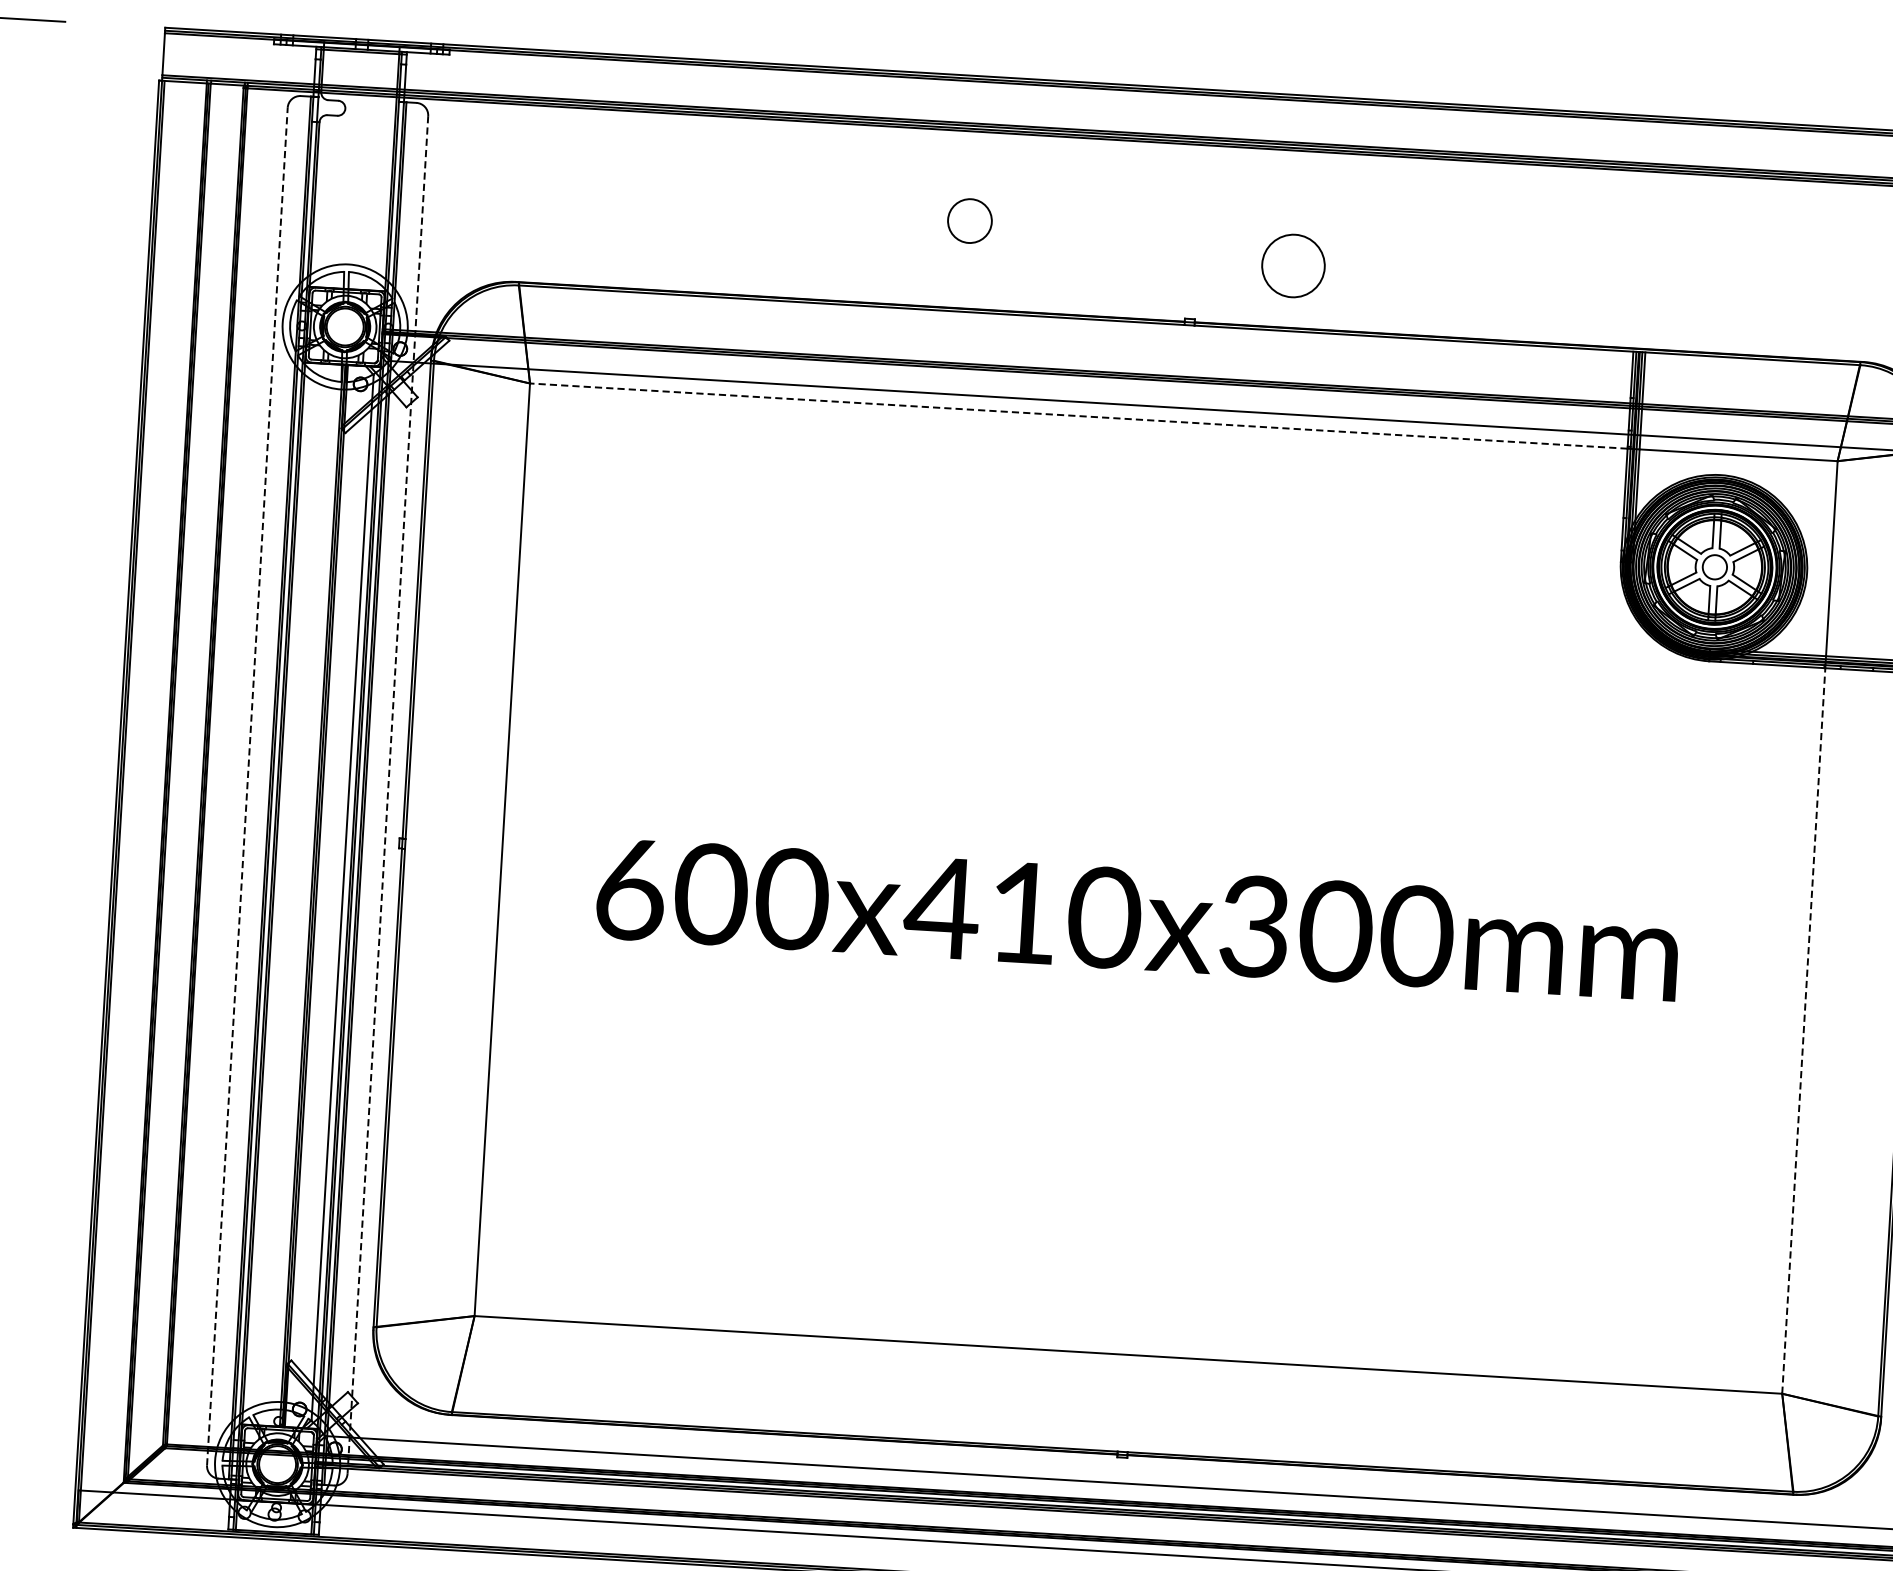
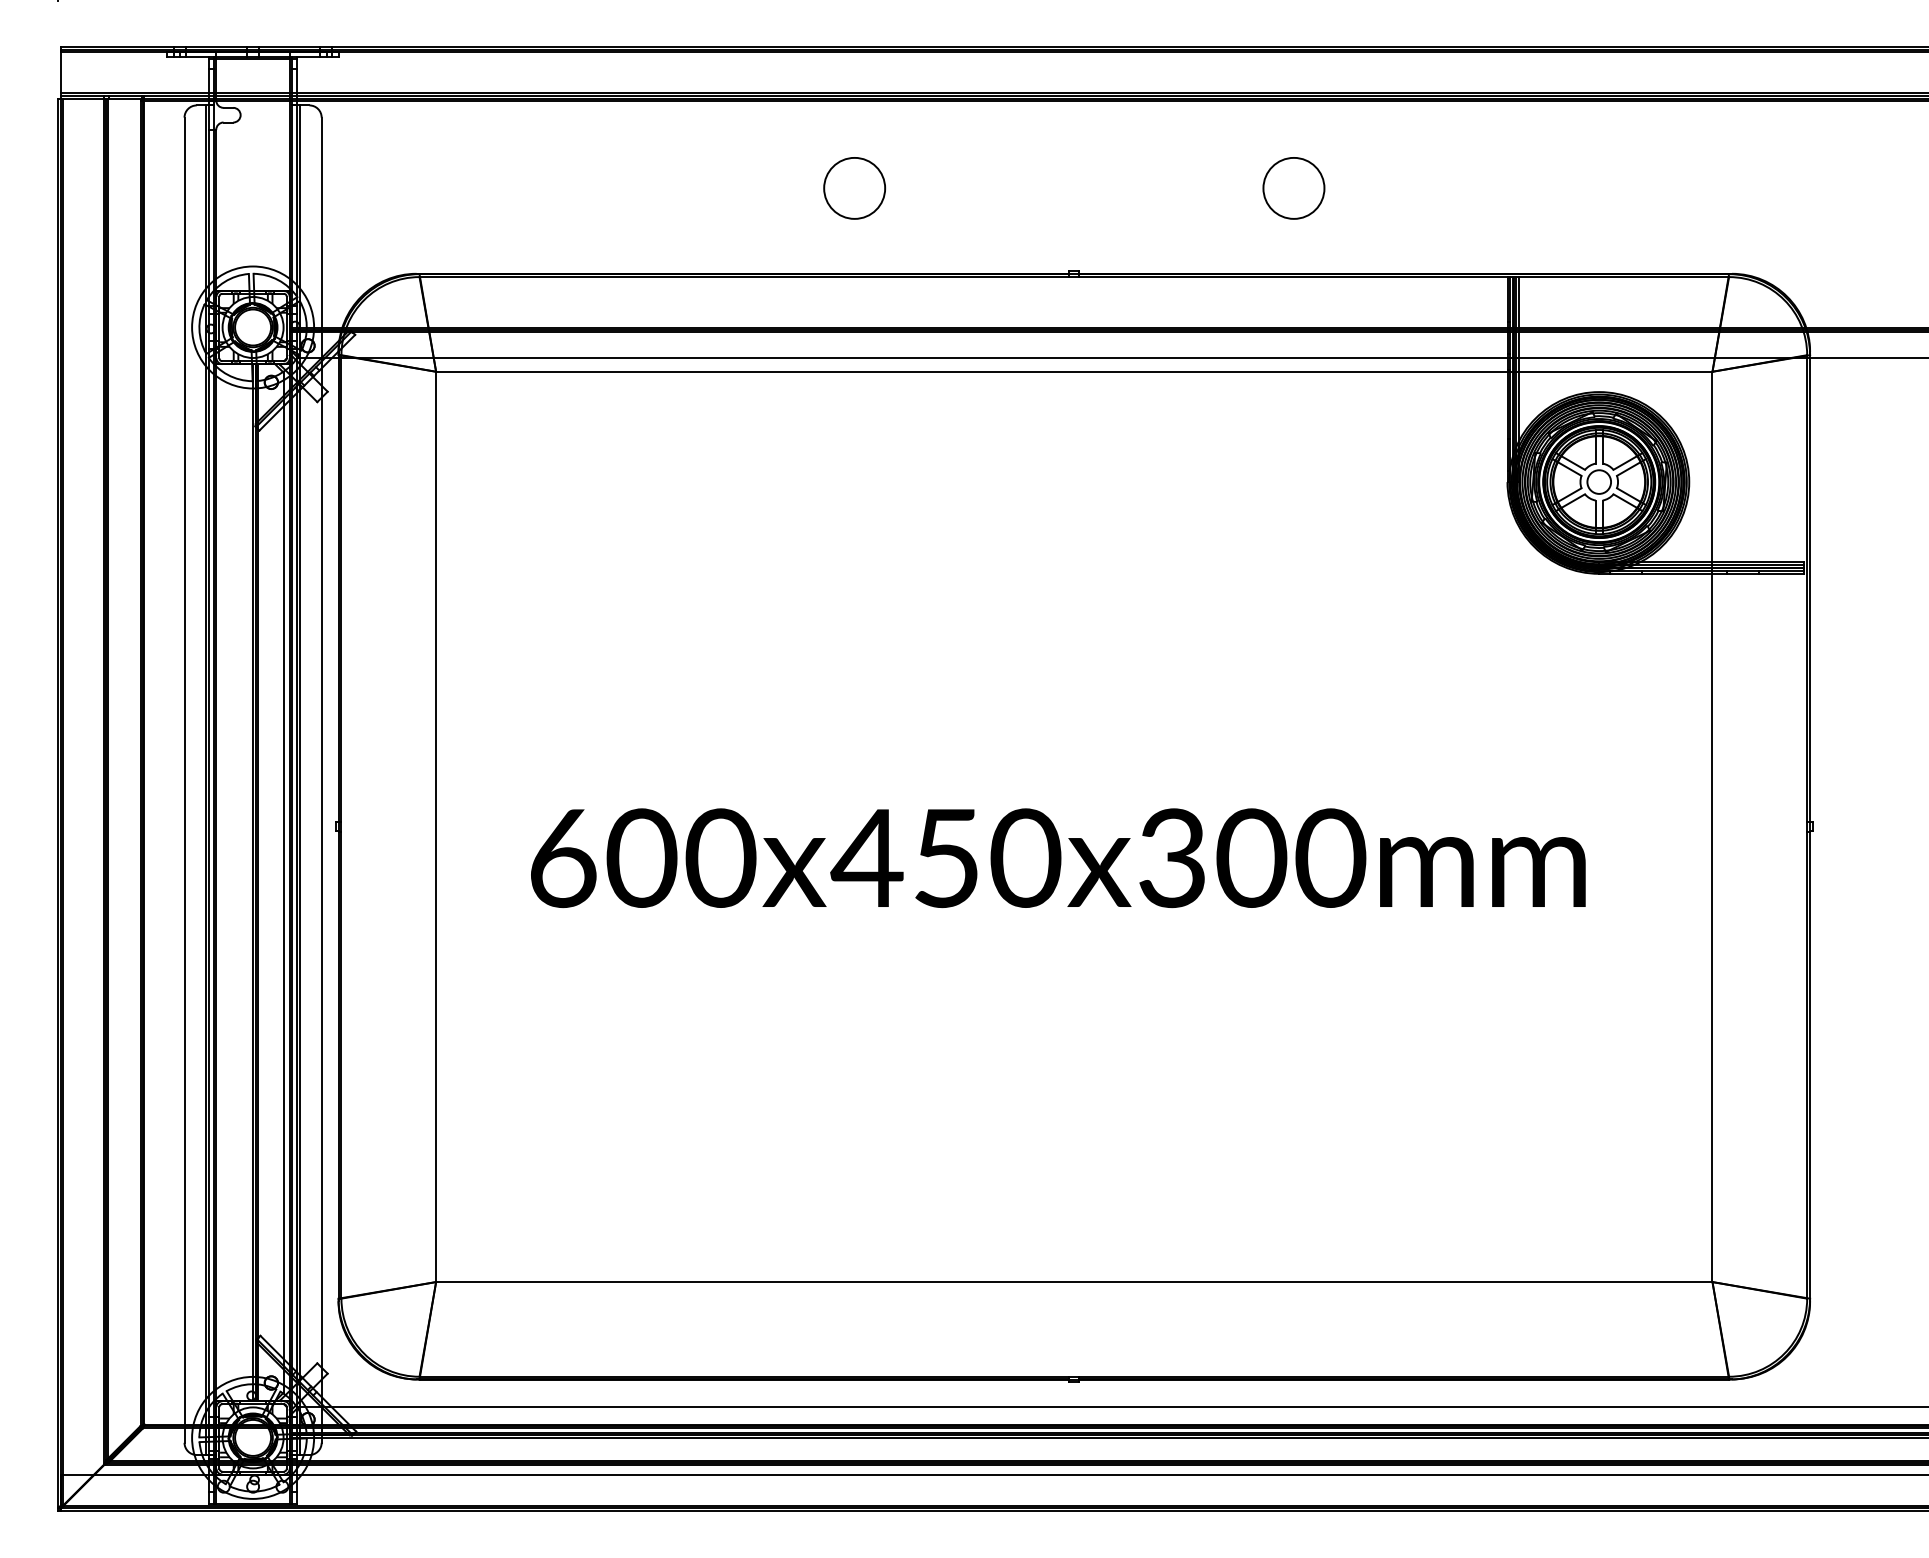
circle: (969, 220) -> (854, 187), size x1.43
circle: (1293, 266) -> (1293, 188), moved
line: (1078, 415) -> (971, 371), dashed -> solid
line: (247, 786) -> (184, 780), dashed -> solid
line: (387, 795) -> (321, 780), dashed -> solid
text: (1023, 913) -> (946, 858), 600x410x300mm -> 600x450x300mm
line: (1803, 1030) -> (1712, 927), dashed -> solid

